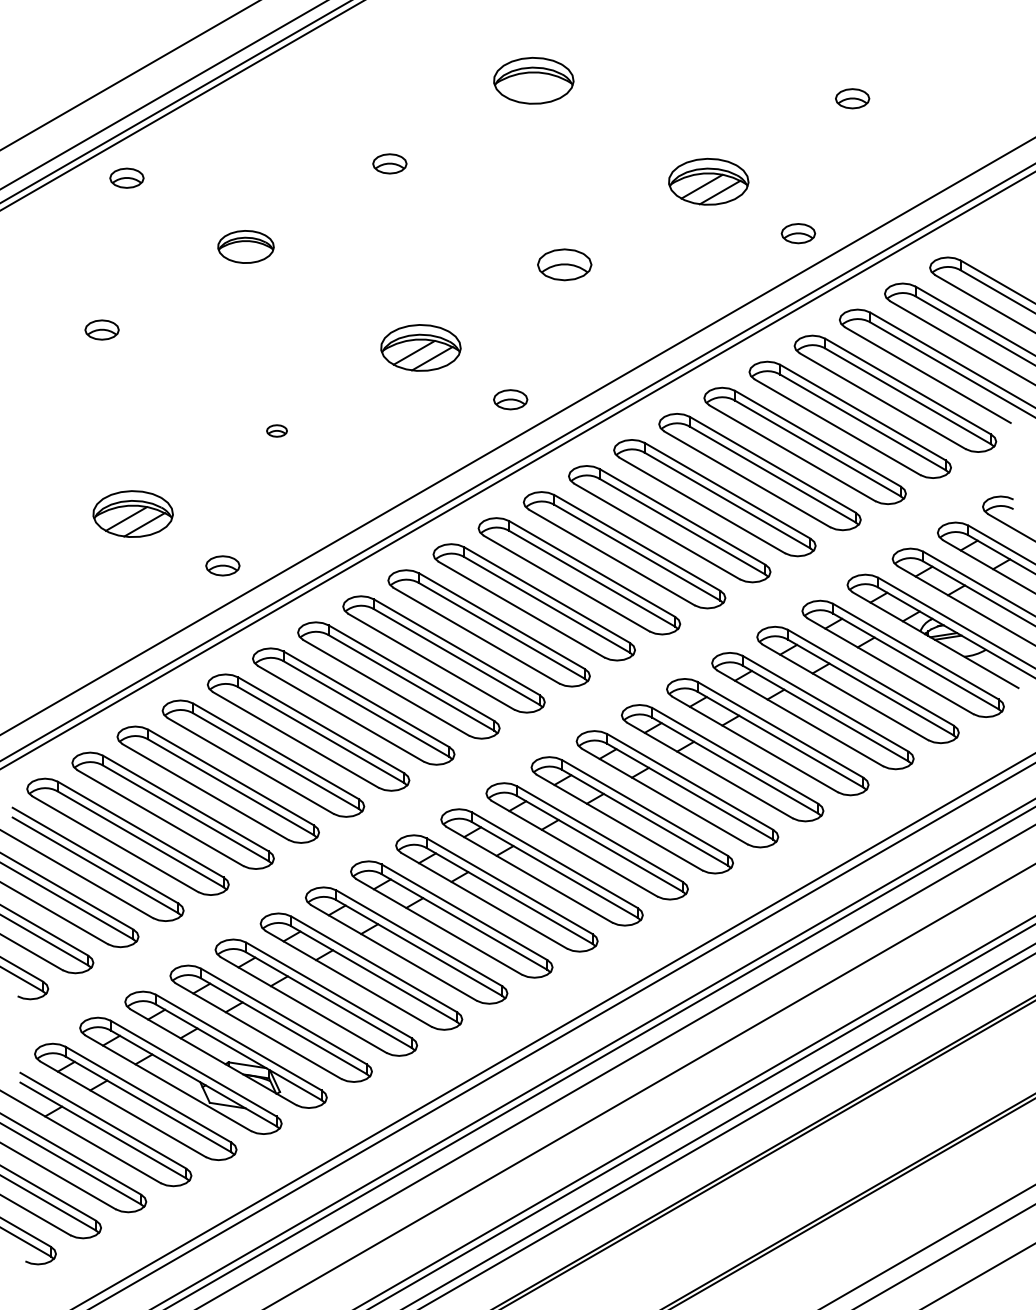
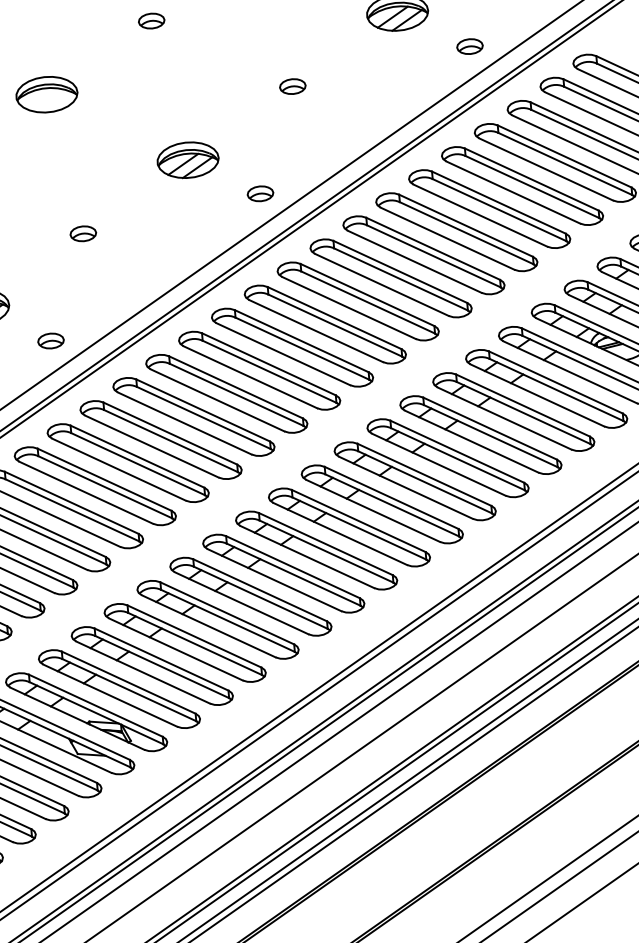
part: (245, 246) -> (46, 94), size x1.43
part: (564, 264) -> (292, 86), size x0.62
part: (276, 430) -> (82, 233), size x1.67

